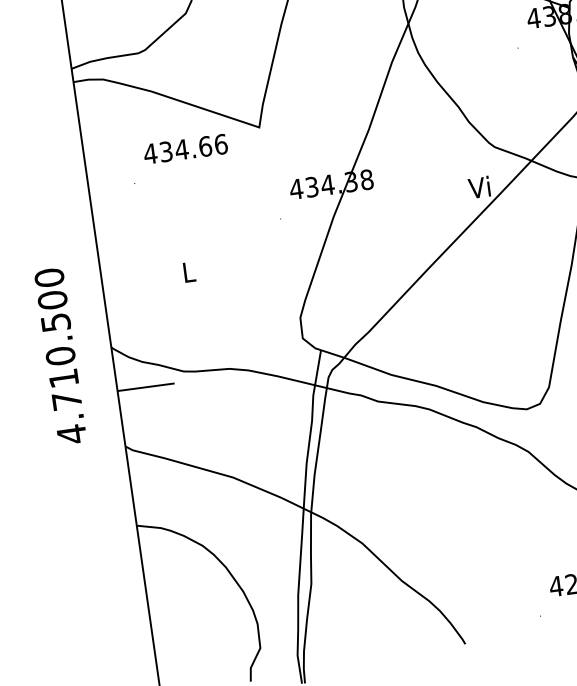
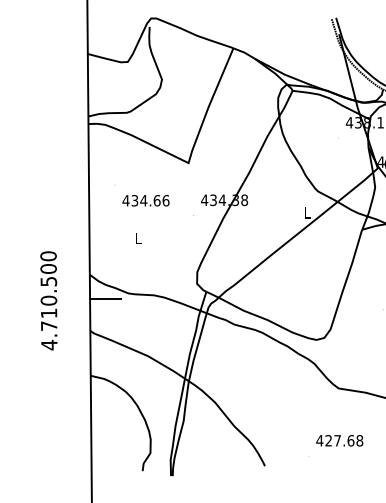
text: (184, 148) -> (145, 200), moved
text: (478, 186) -> (306, 212), Vi -> L
text: (59, 355) -> (48, 300), moved

